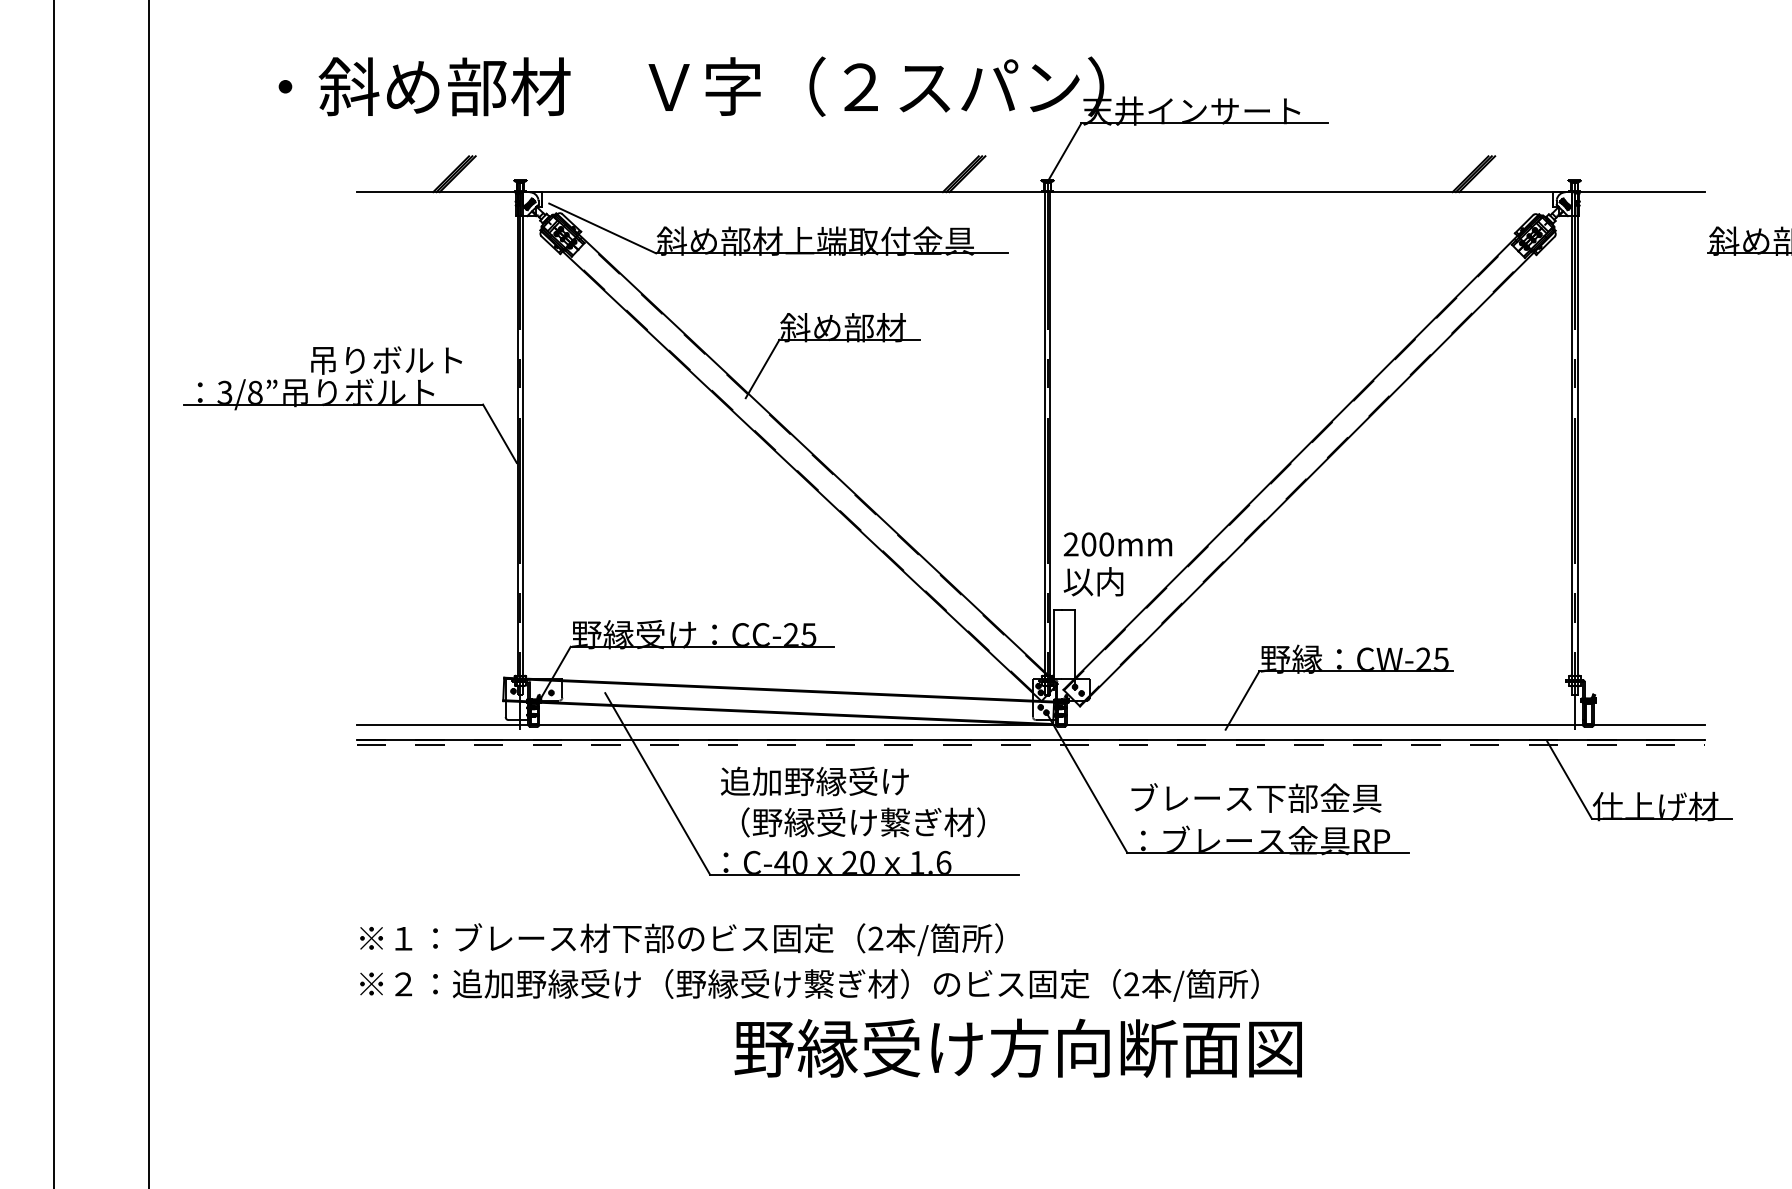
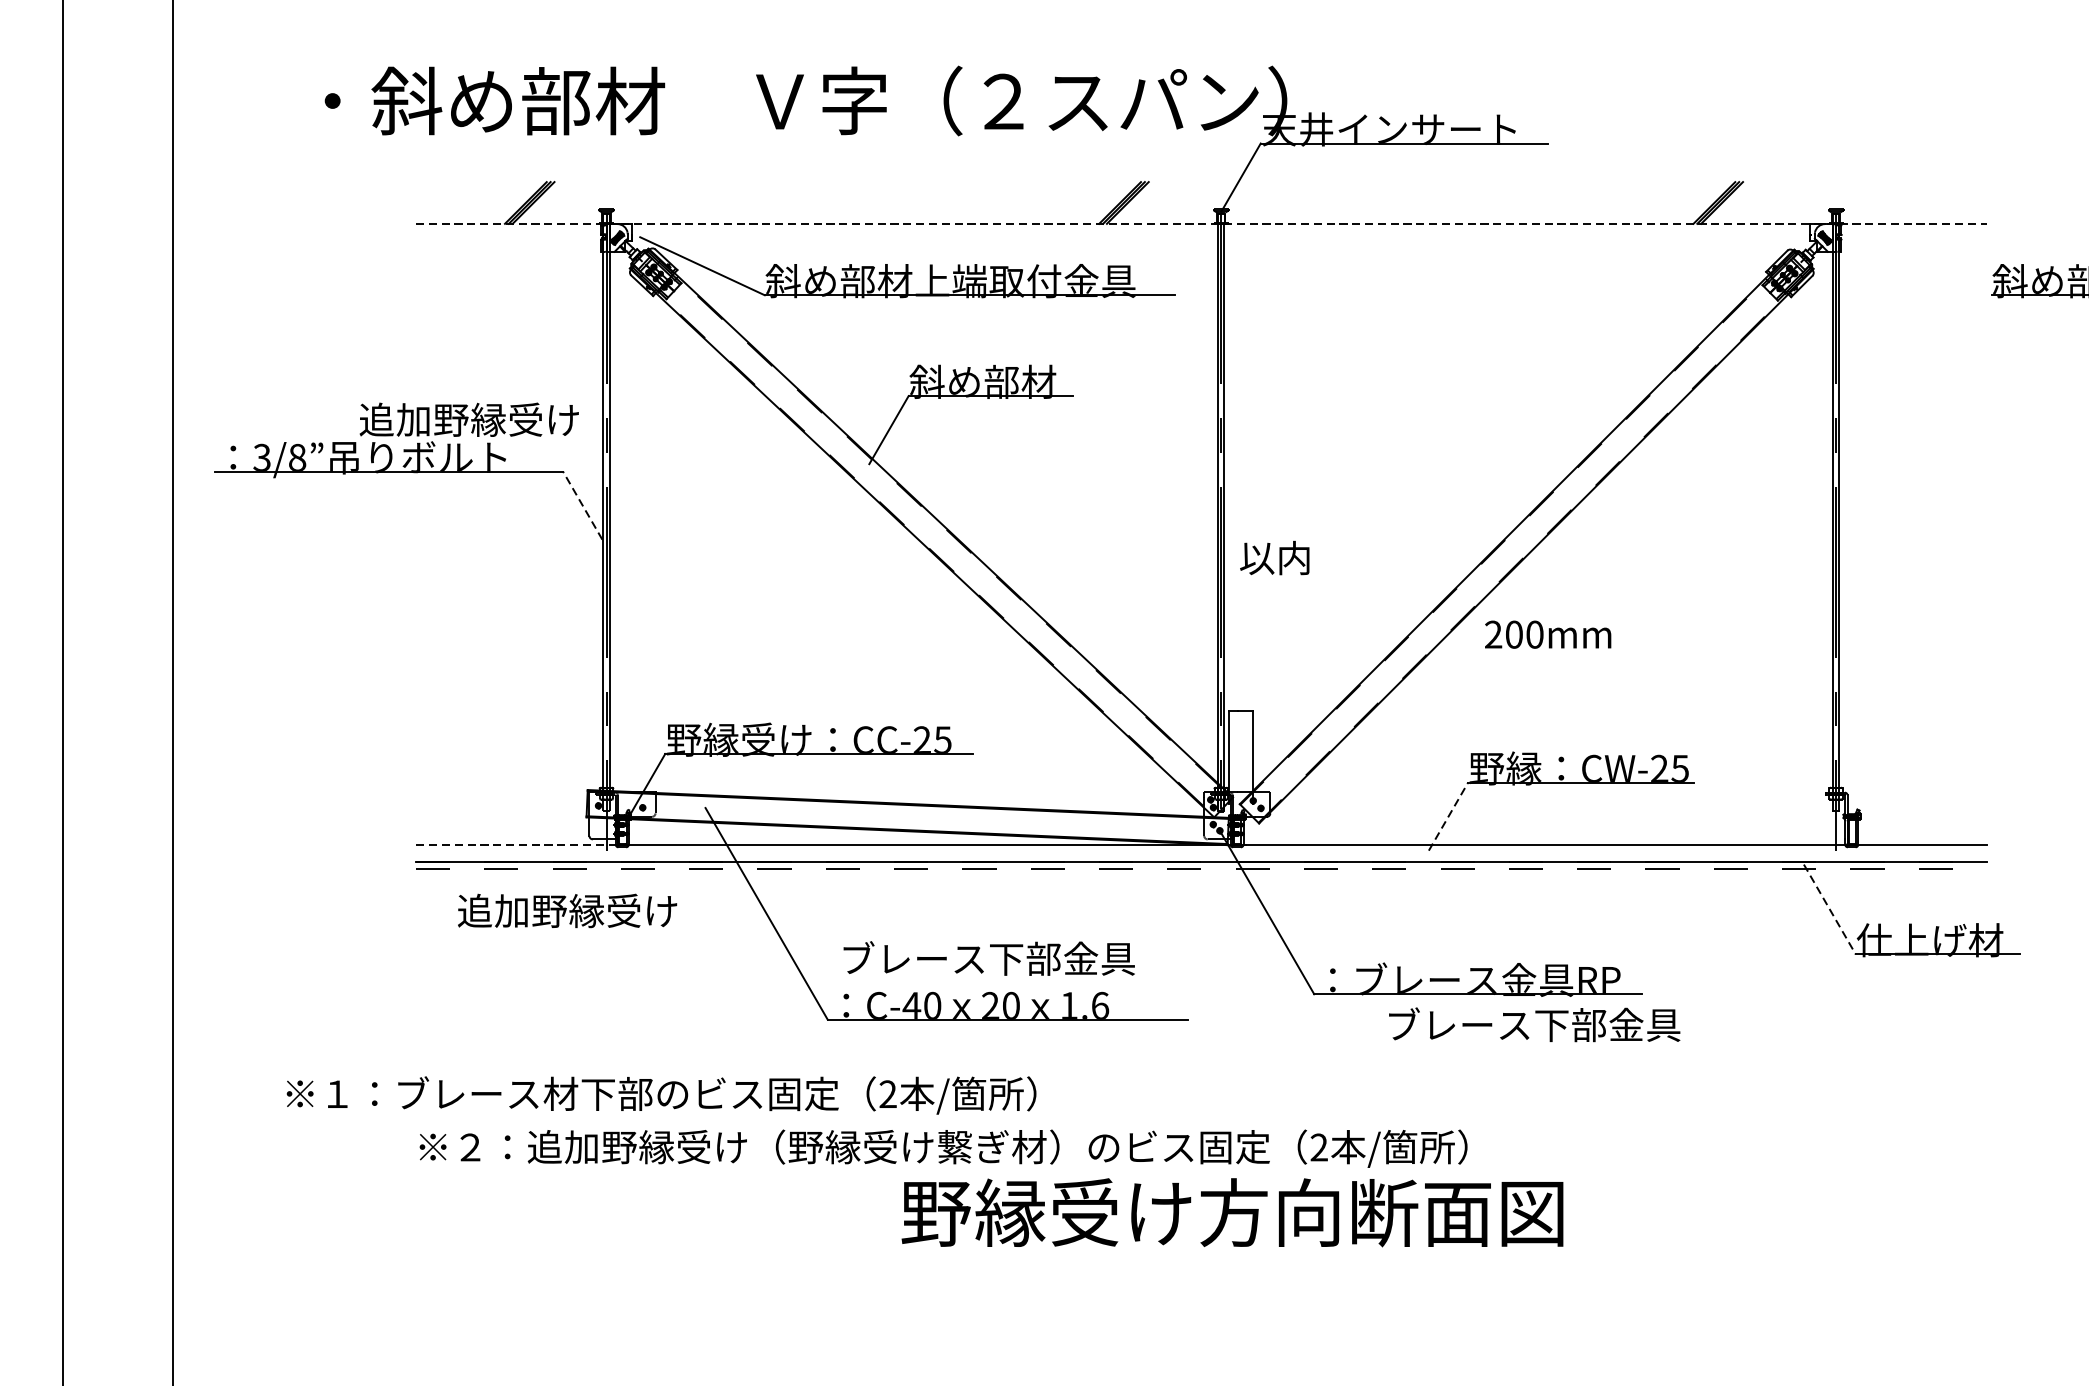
line: (1030, 192) -> (1201, 224), solid -> dashed
text: (402, 359) -> (469, 419), 吊りボルト -> 追加野縁受け
line: (499, 433) -> (582, 505), solid -> dashed
text: (1117, 544) -> (1547, 634), moved
text: (1093, 581) -> (1274, 557), moved
line: (1242, 700) -> (1448, 816), solid -> dashed
line: (442, 724) -> (515, 844), solid -> dashed
line: (1569, 780) -> (1829, 909), solid -> dashed
text: (814, 781) -> (567, 911), moved
text: (1256, 797) -> (1534, 1024), moved
text: (853, 822) -> (994, 958), （野縁受け繋ぎ材） -> ブレース下部金具
text: (681, 939) -> (661, 1095), moved
text: (1017, 1047) -> (1231, 1211), moved

